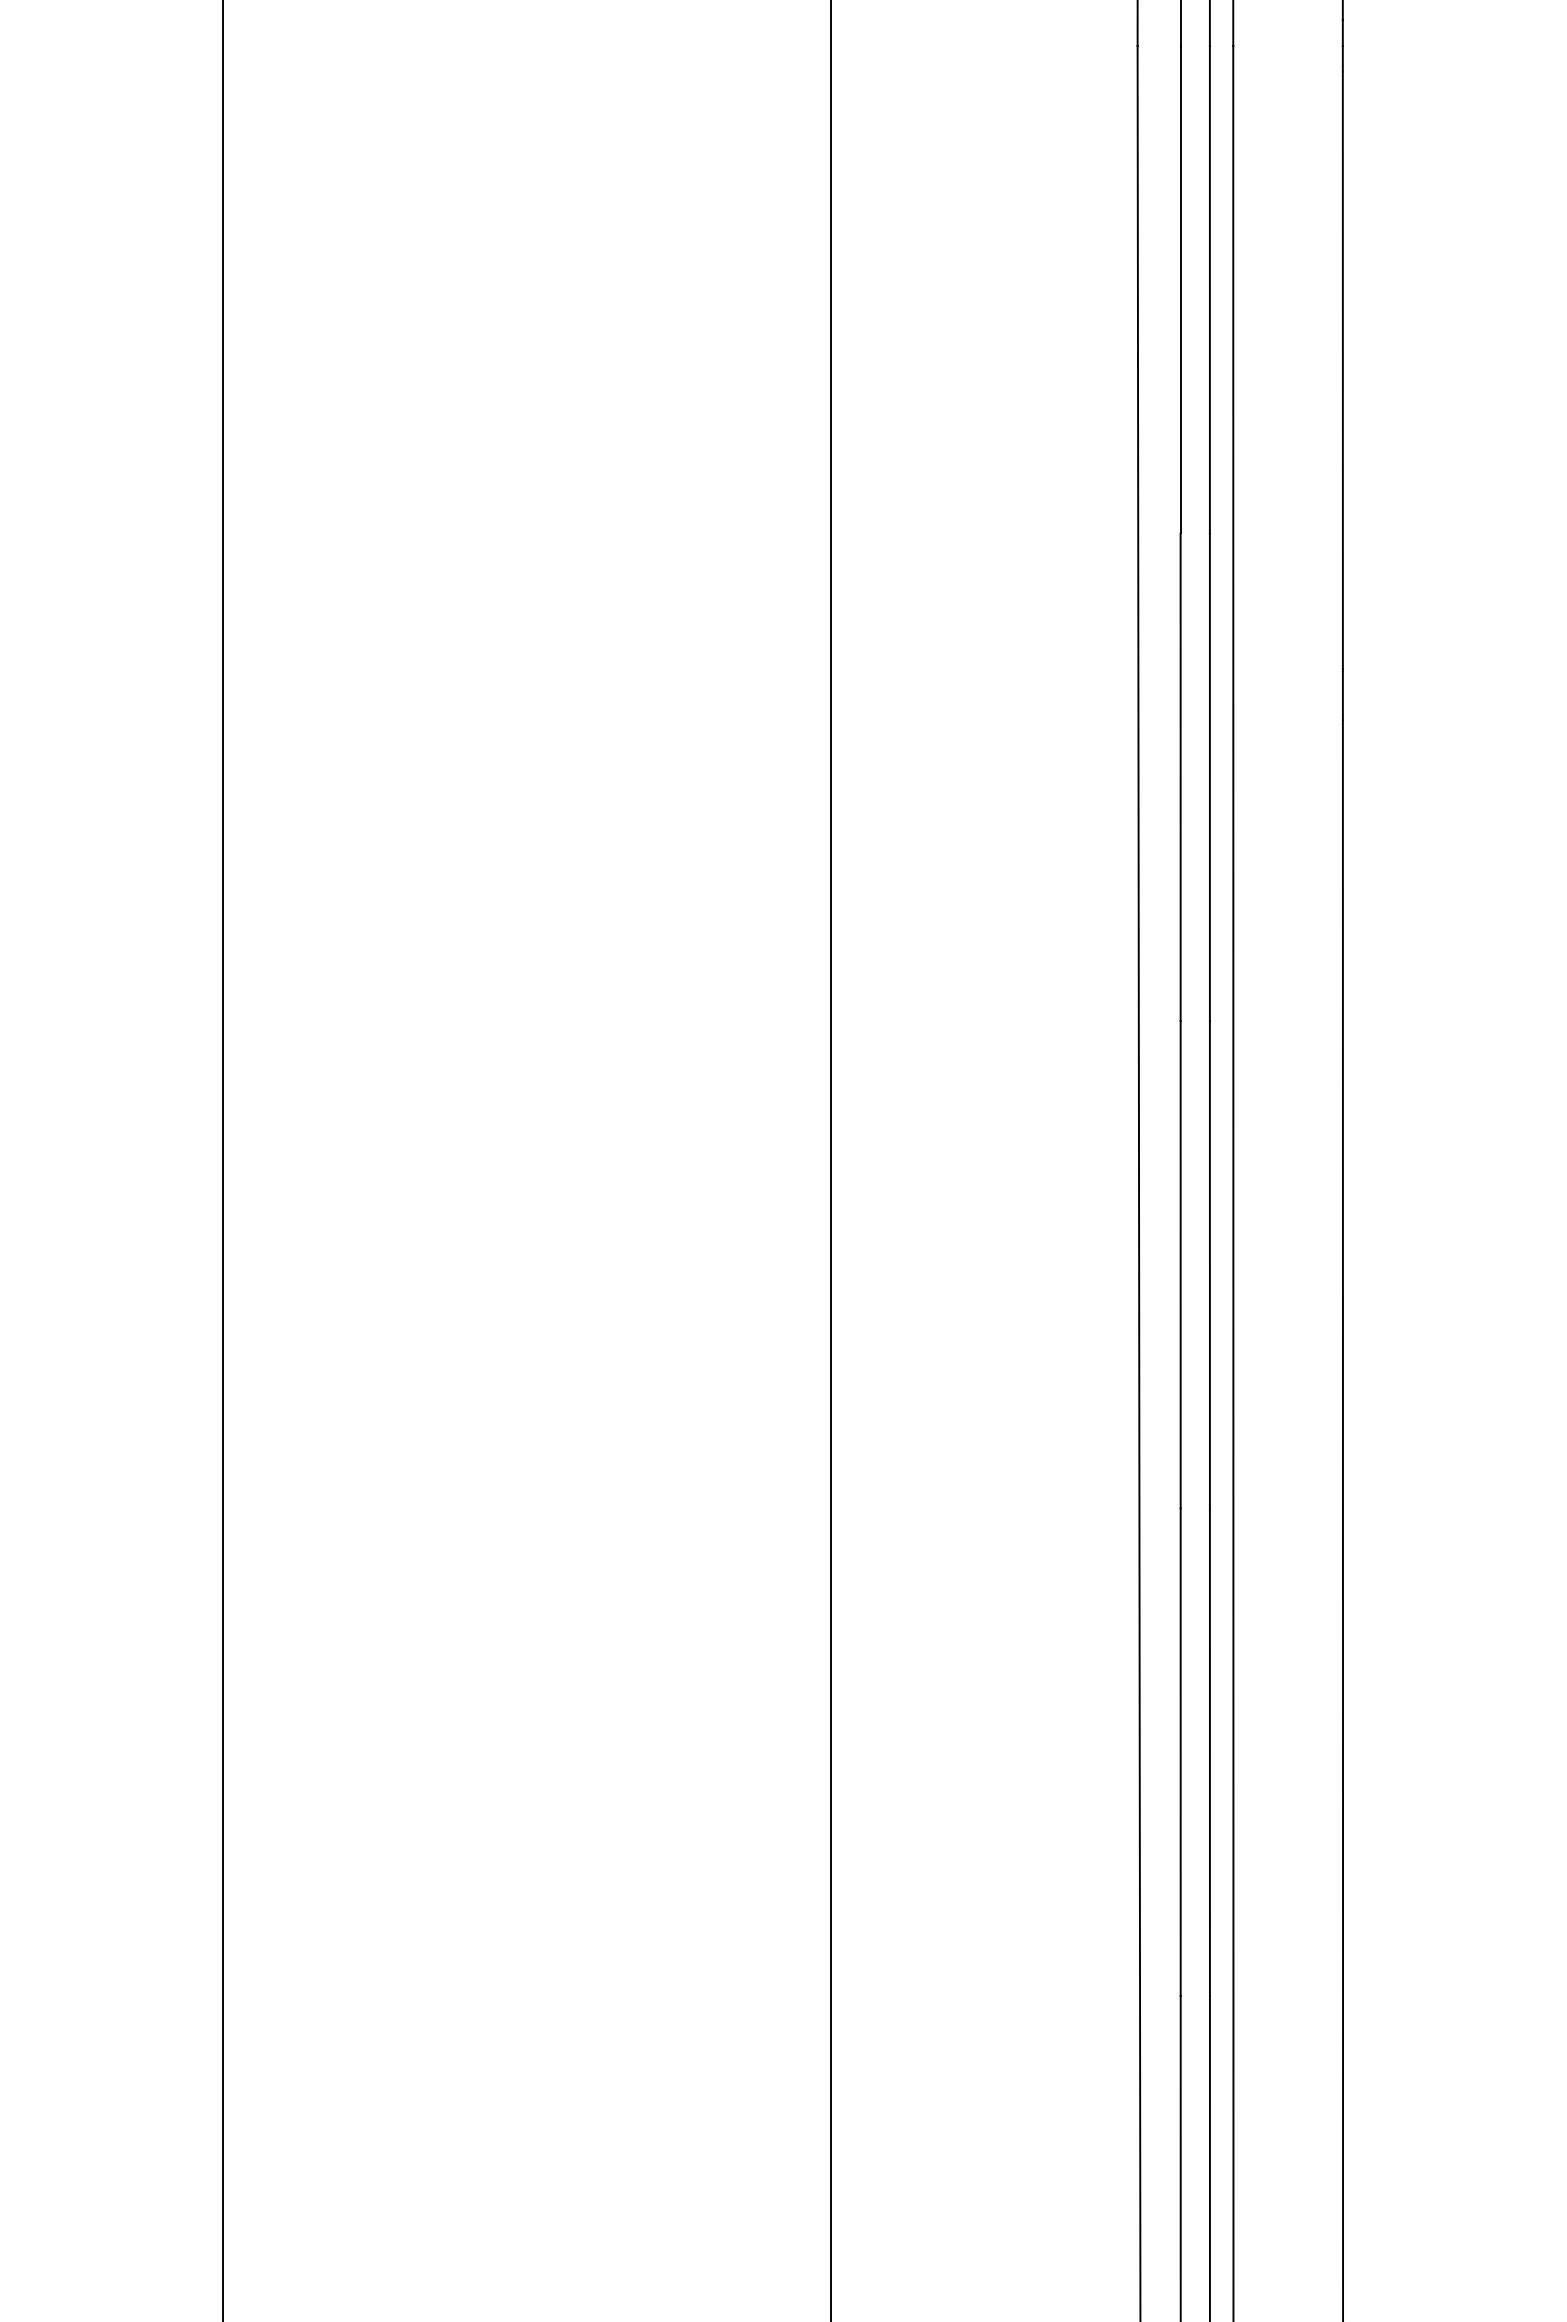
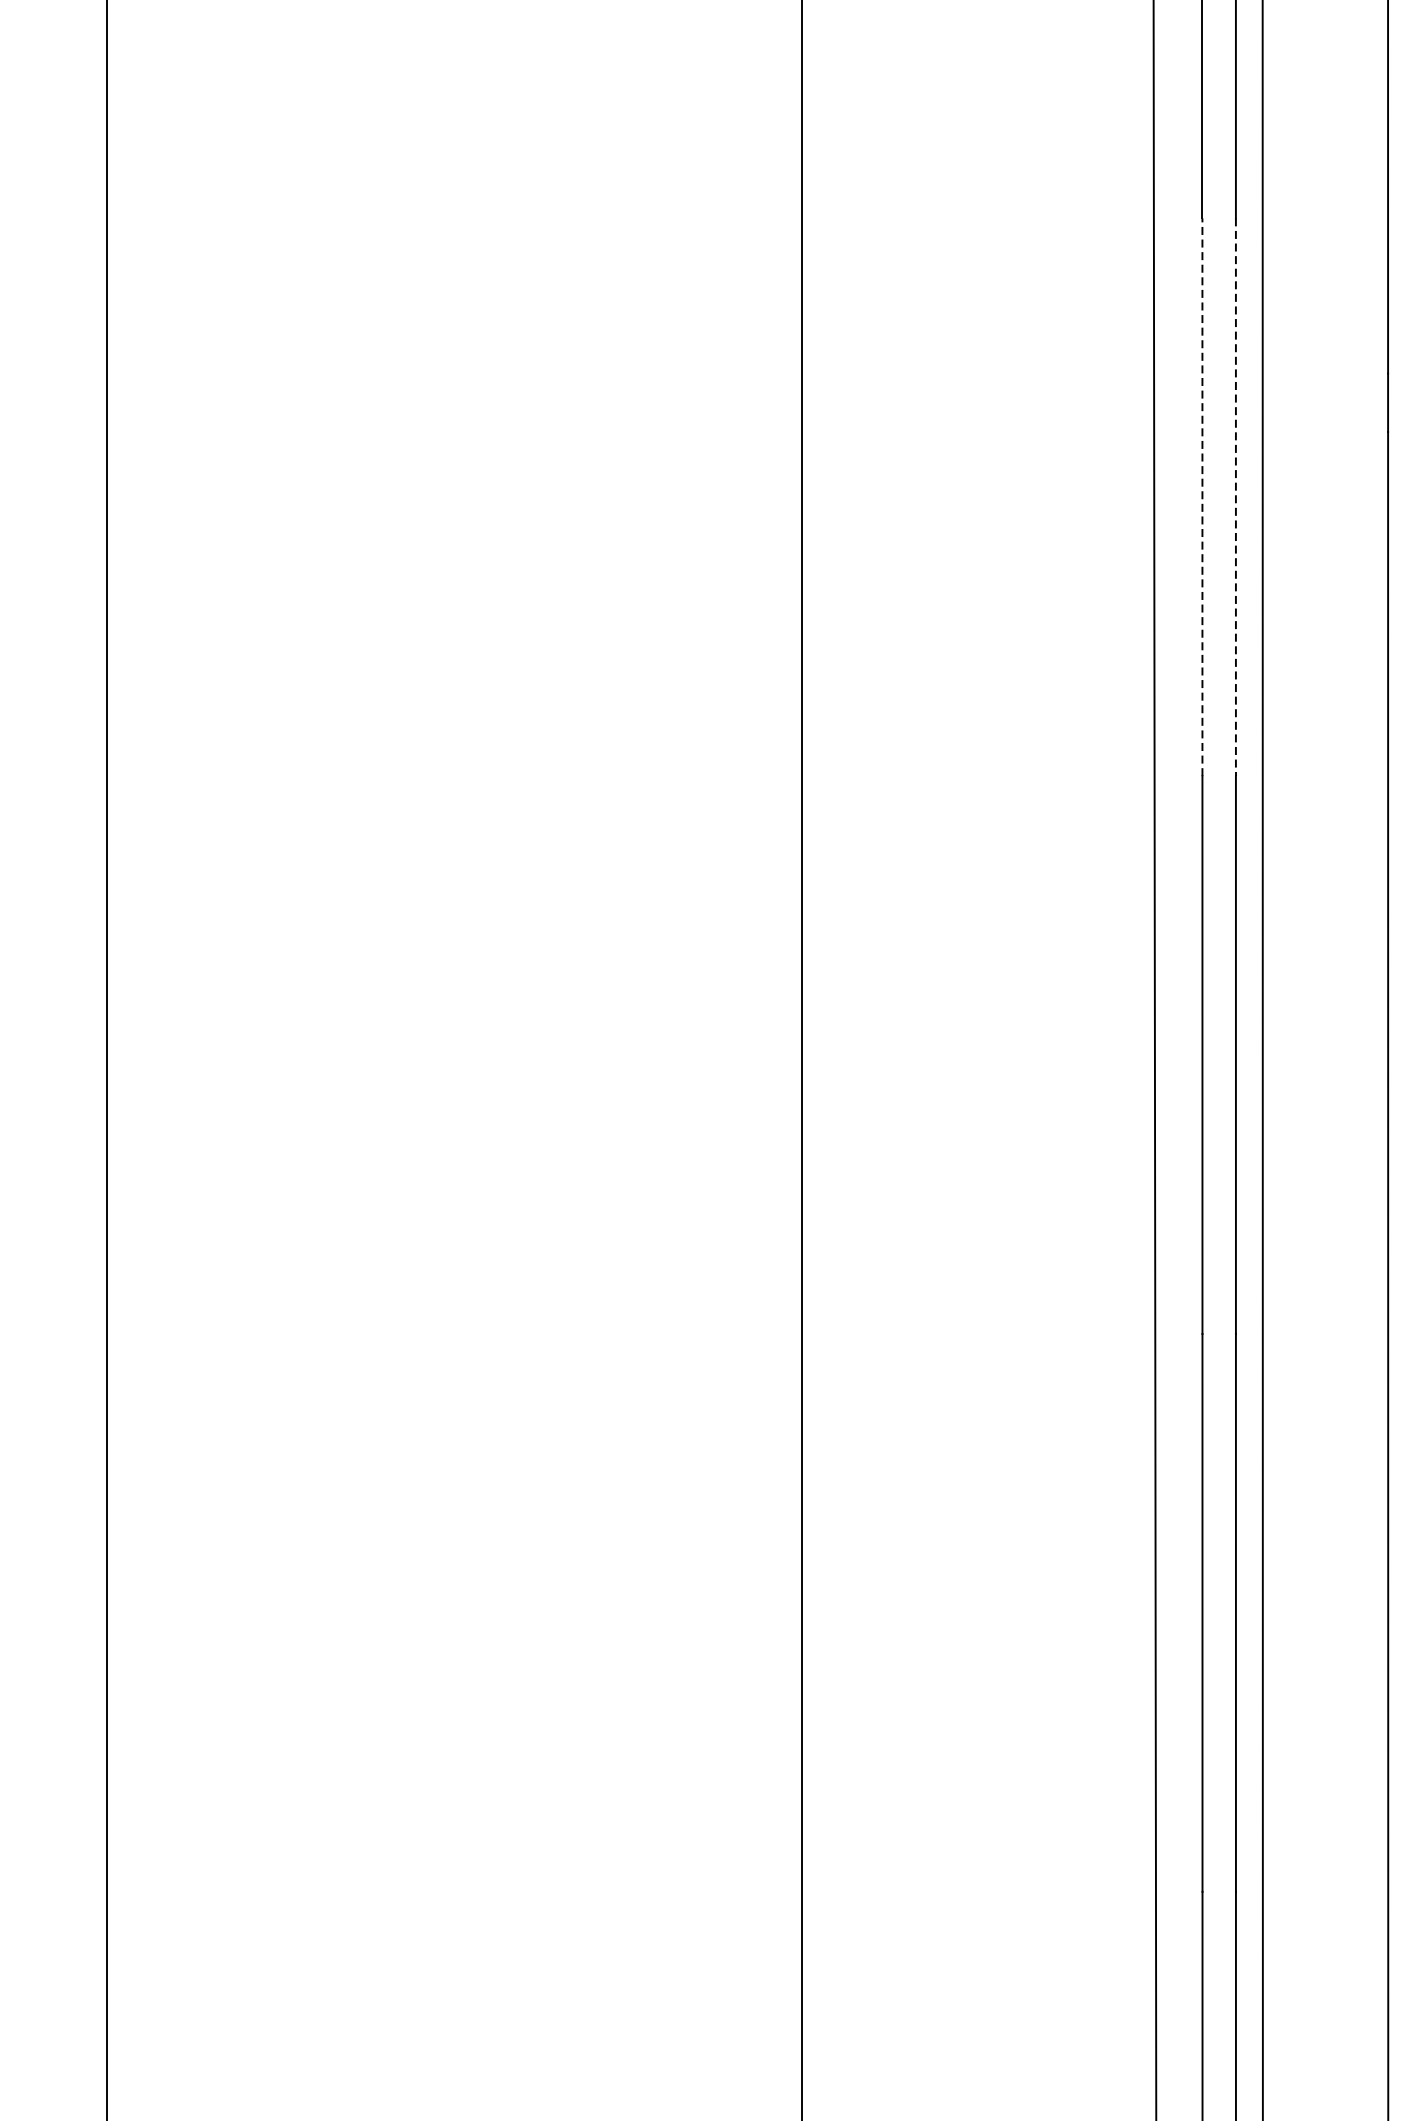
line: (1180, 777) -> (1202, 497), solid -> dashed
line: (1209, 777) -> (1235, 497), solid -> dashed

